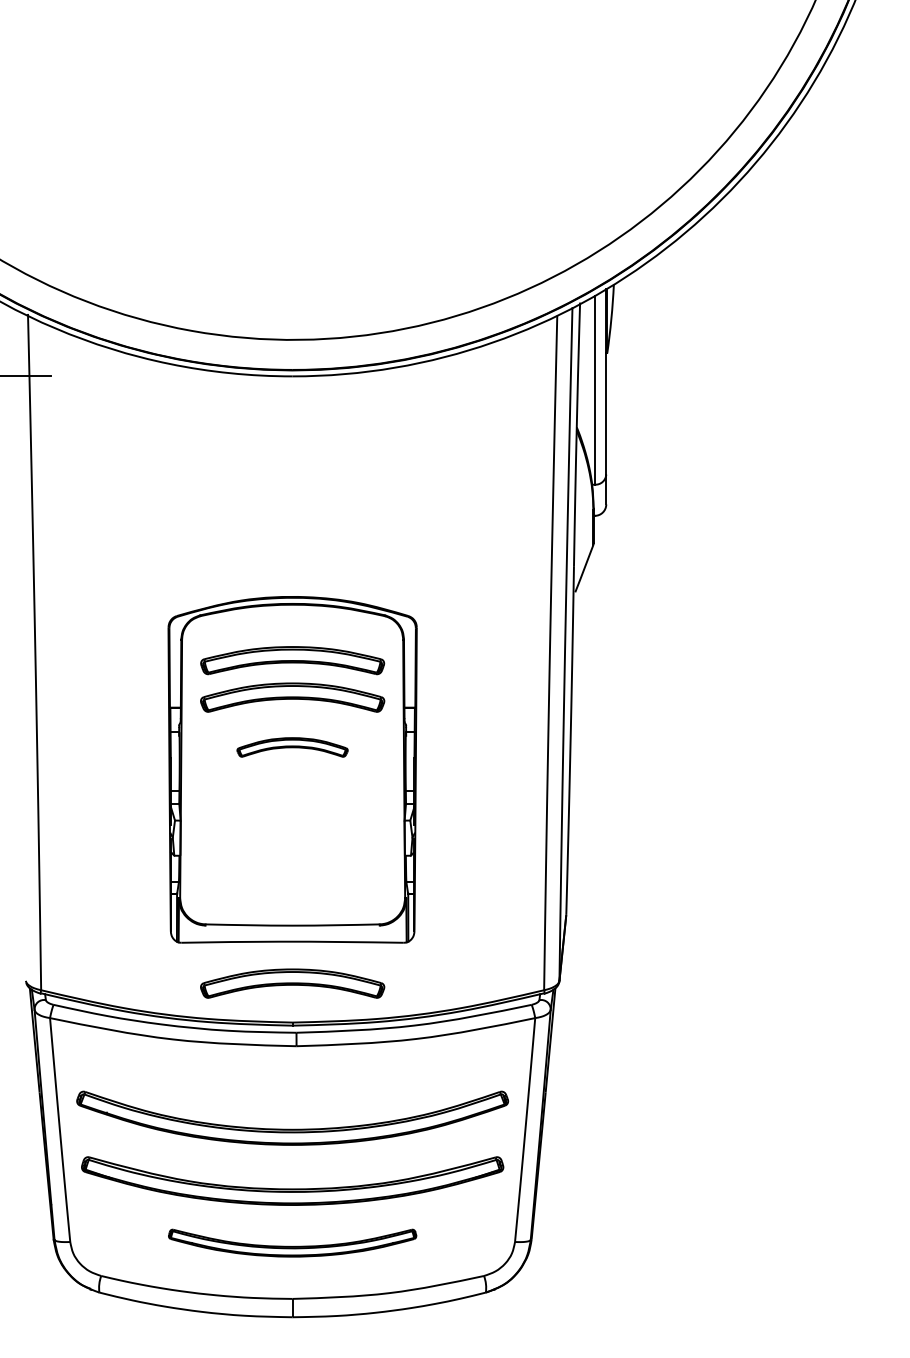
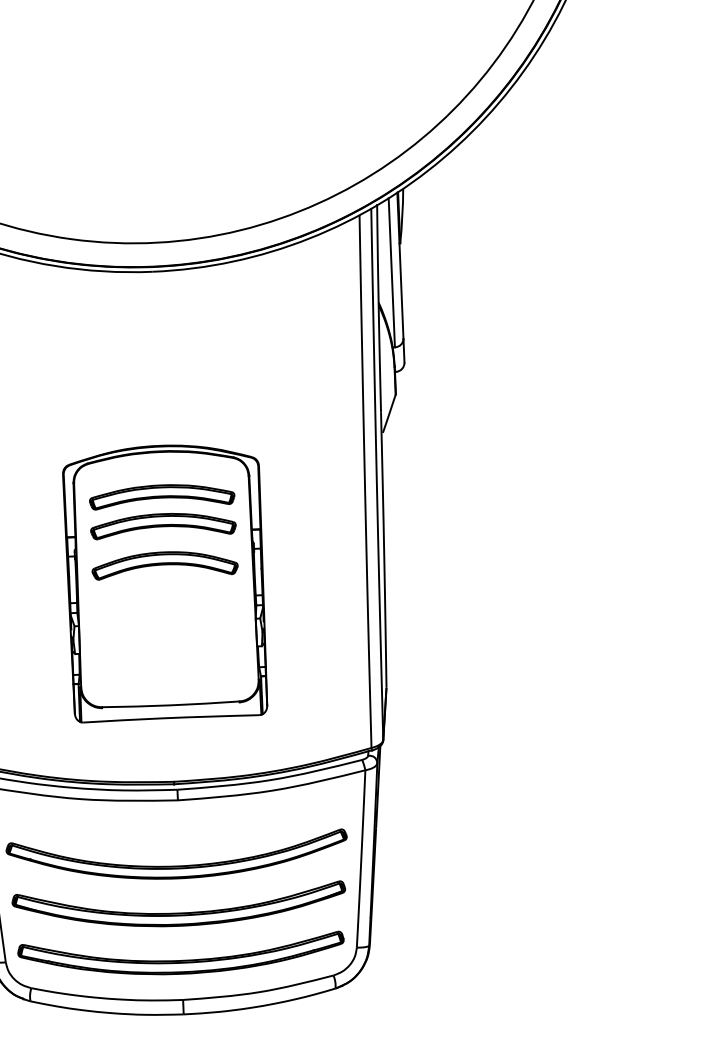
part: (292, 747) -> (164, 564), size x1.67
part: (292, 983) -> (172, 750), removed
part: (292, 1242) -> (181, 955), size x1.67

